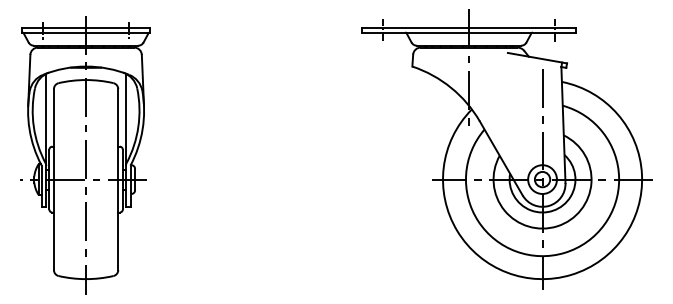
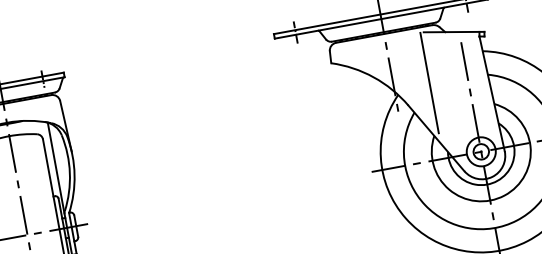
line: (504, 102) -> (429, 82), added

